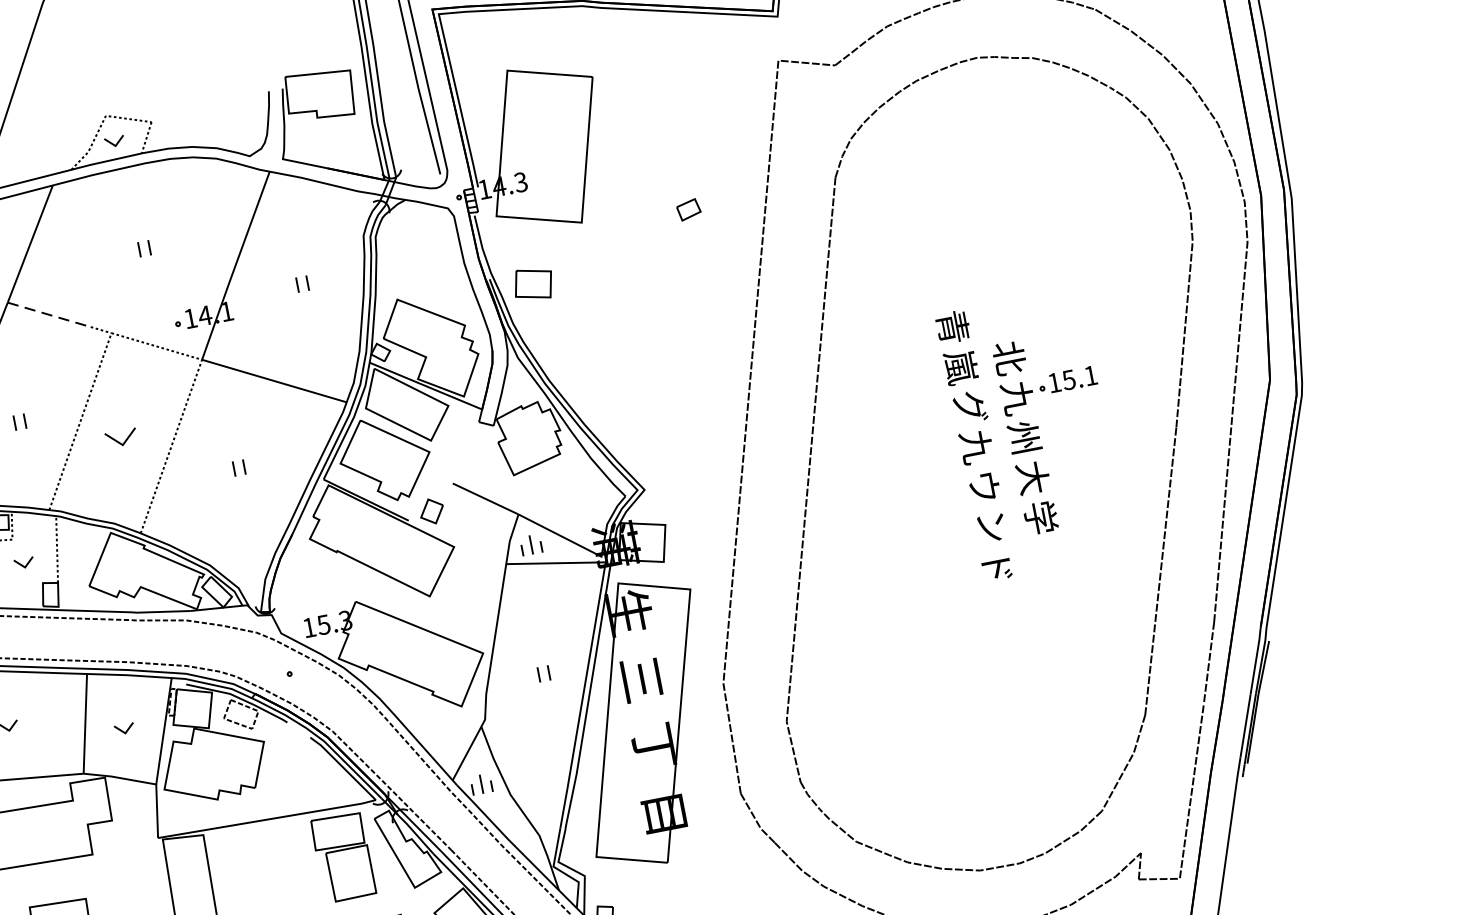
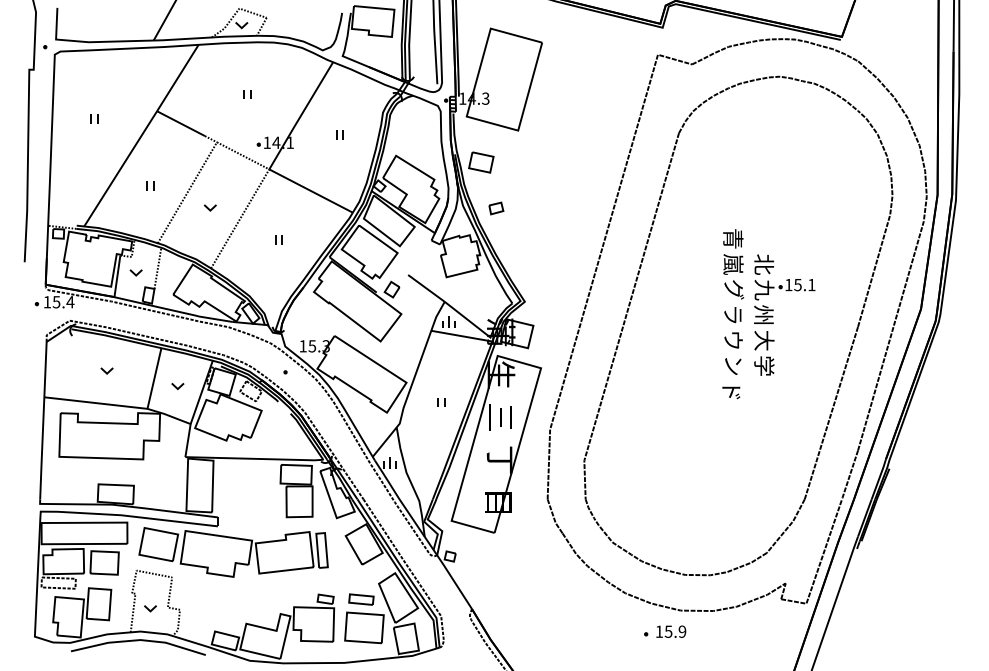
part: (689, 209) -> (496, 208), moved
line: (49, 314) -> (181, 123), dashed -> solid
part: (119, 437) -> (209, 207), size x0.62
text: (976, 447) -> (733, 315), 九 -> ラ

